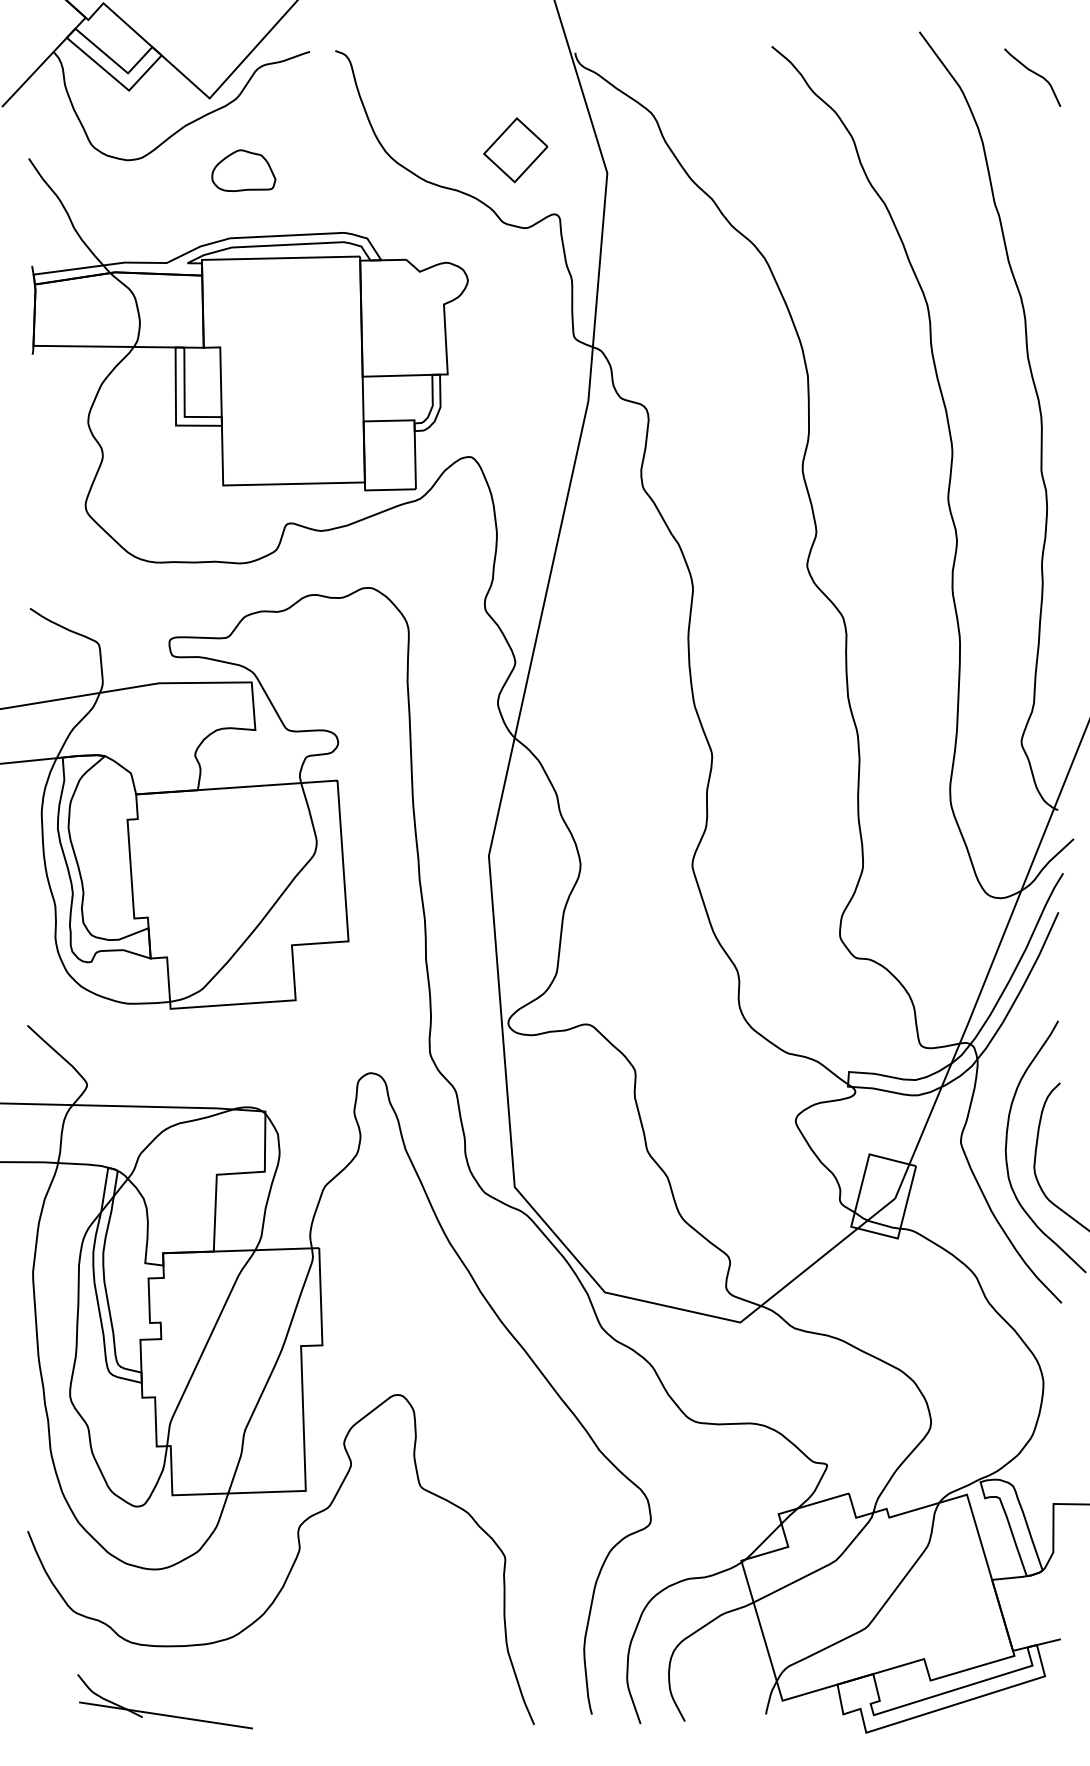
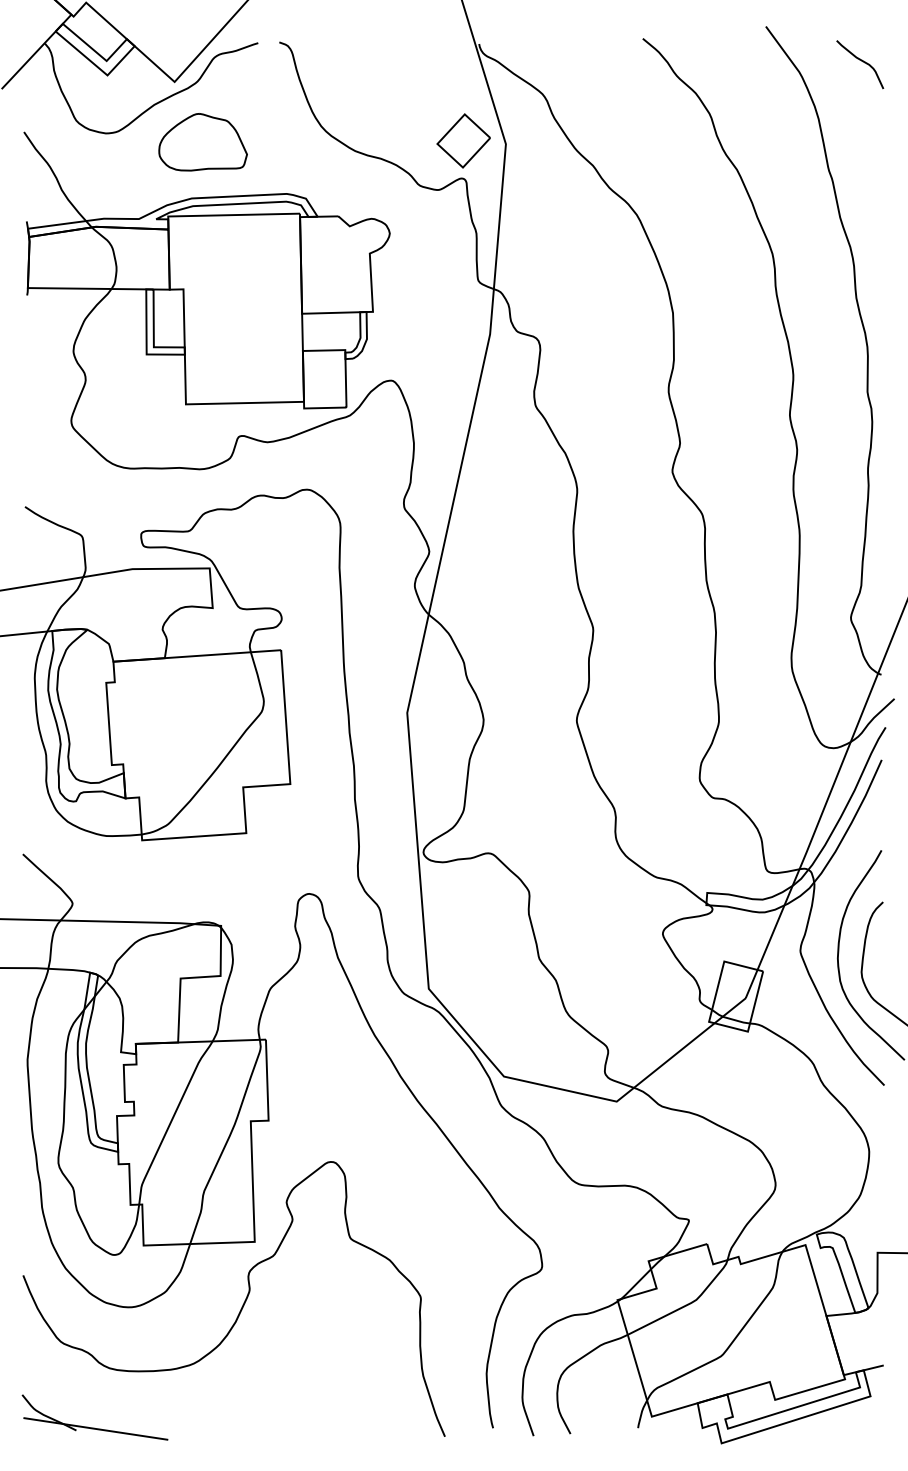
part: (515, 150) -> (463, 141), moved
part: (243, 170) -> (202, 141), size x1.67
part: (161, 1713) -> (92, 1427), moved

